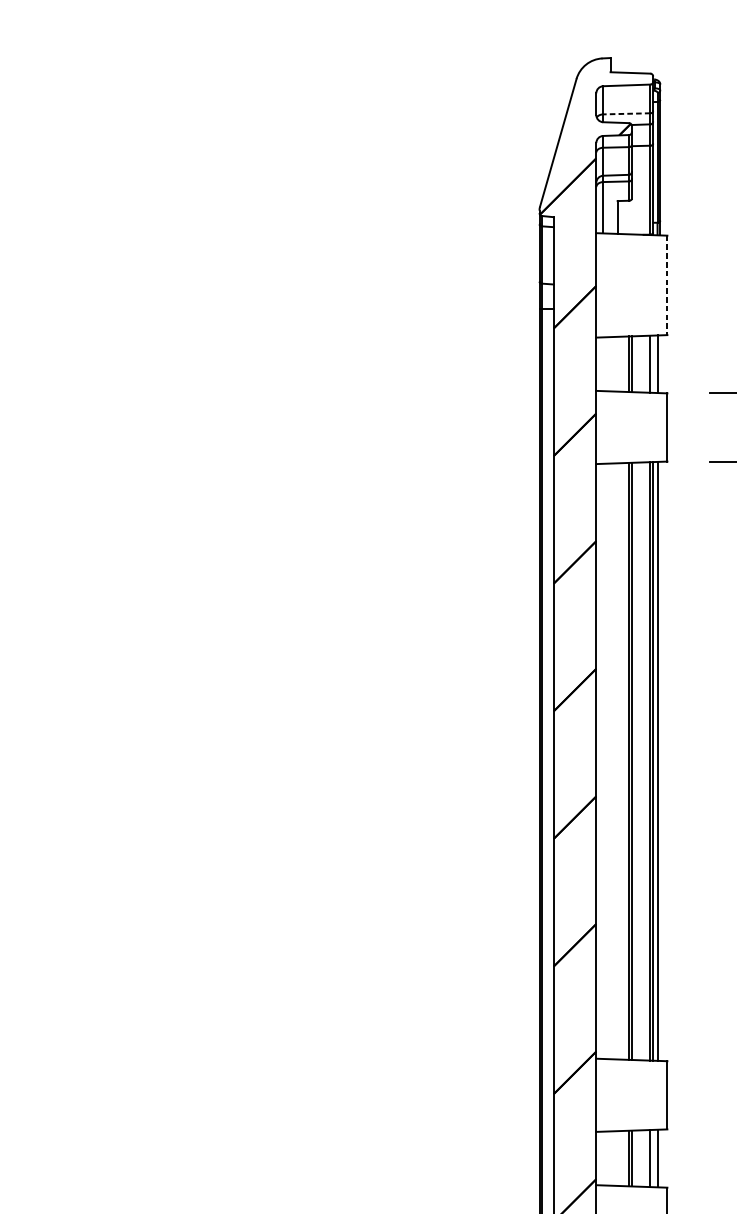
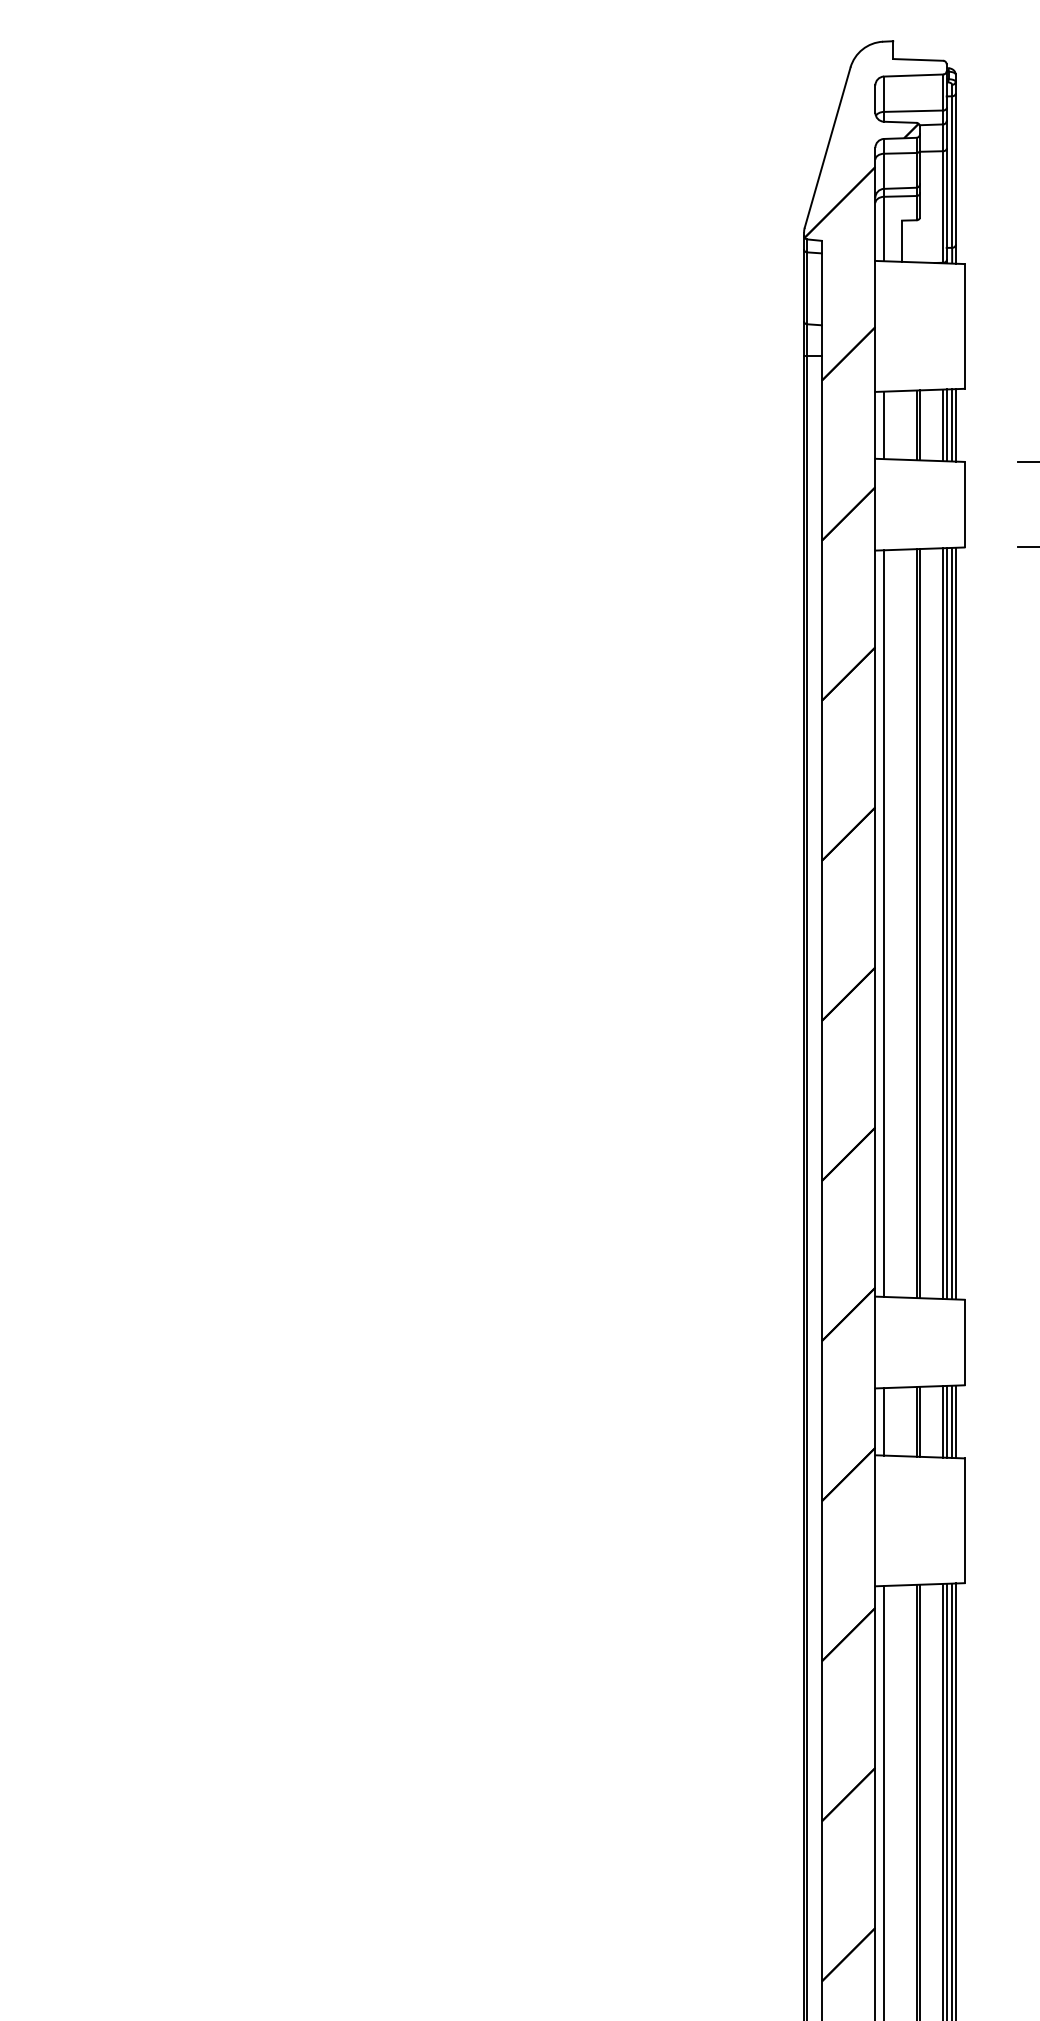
line: (626, 114) -> (913, 111), dashed -> solid
line: (667, 285) -> (964, 326), dashed -> solid
line: (602, 364) -> (883, 425), added
line: (653, 364) -> (946, 425), added
line: (660, 364) -> (955, 425), added
line: (602, 761) -> (883, 923), added
line: (660, 761) -> (955, 923), added
line: (602, 1158) -> (883, 1421), added
line: (653, 1158) -> (946, 1421), added
line: (660, 1158) -> (955, 1421), added

